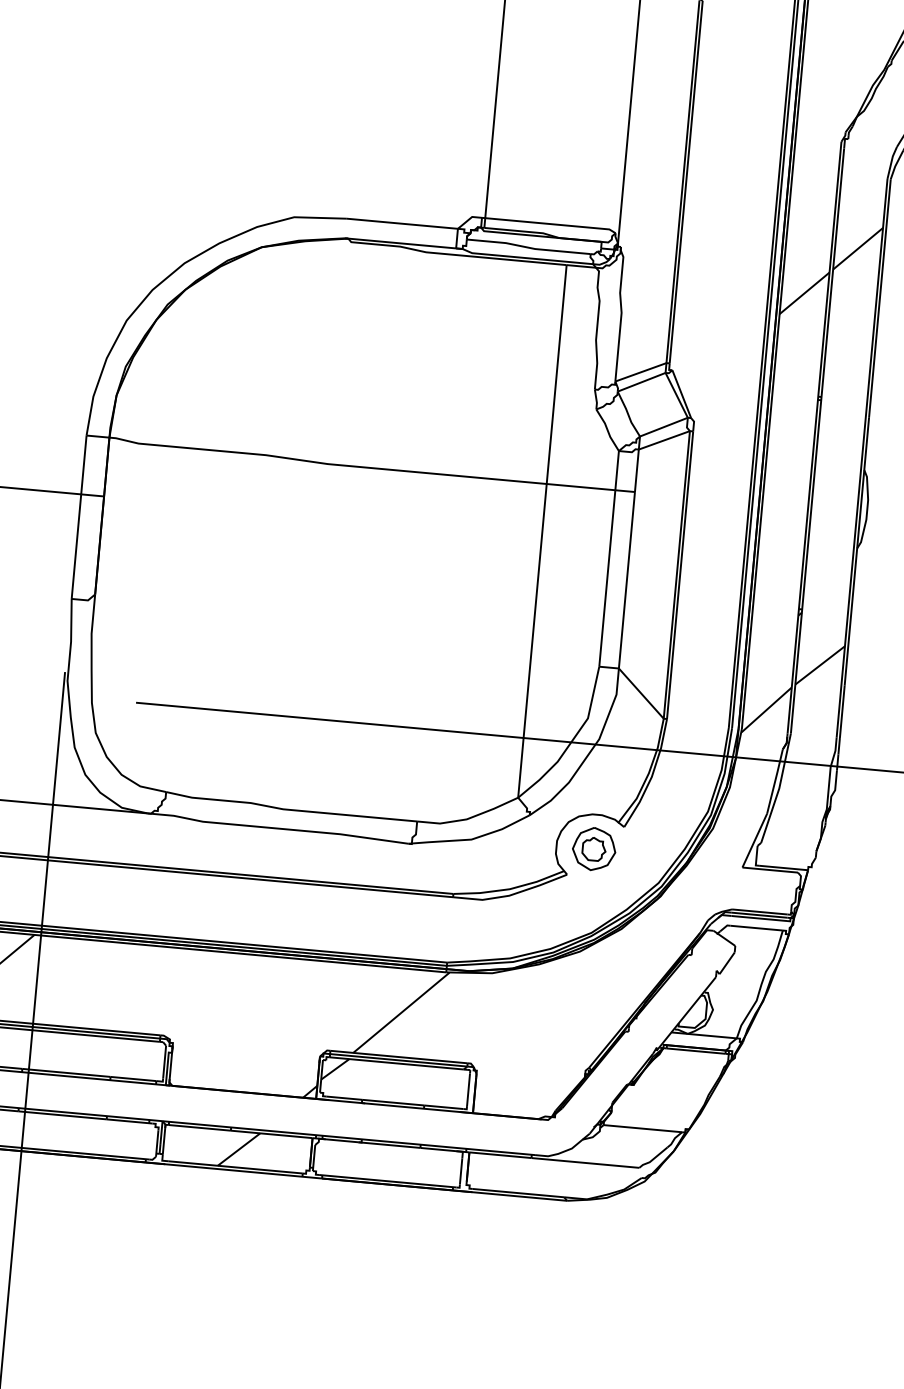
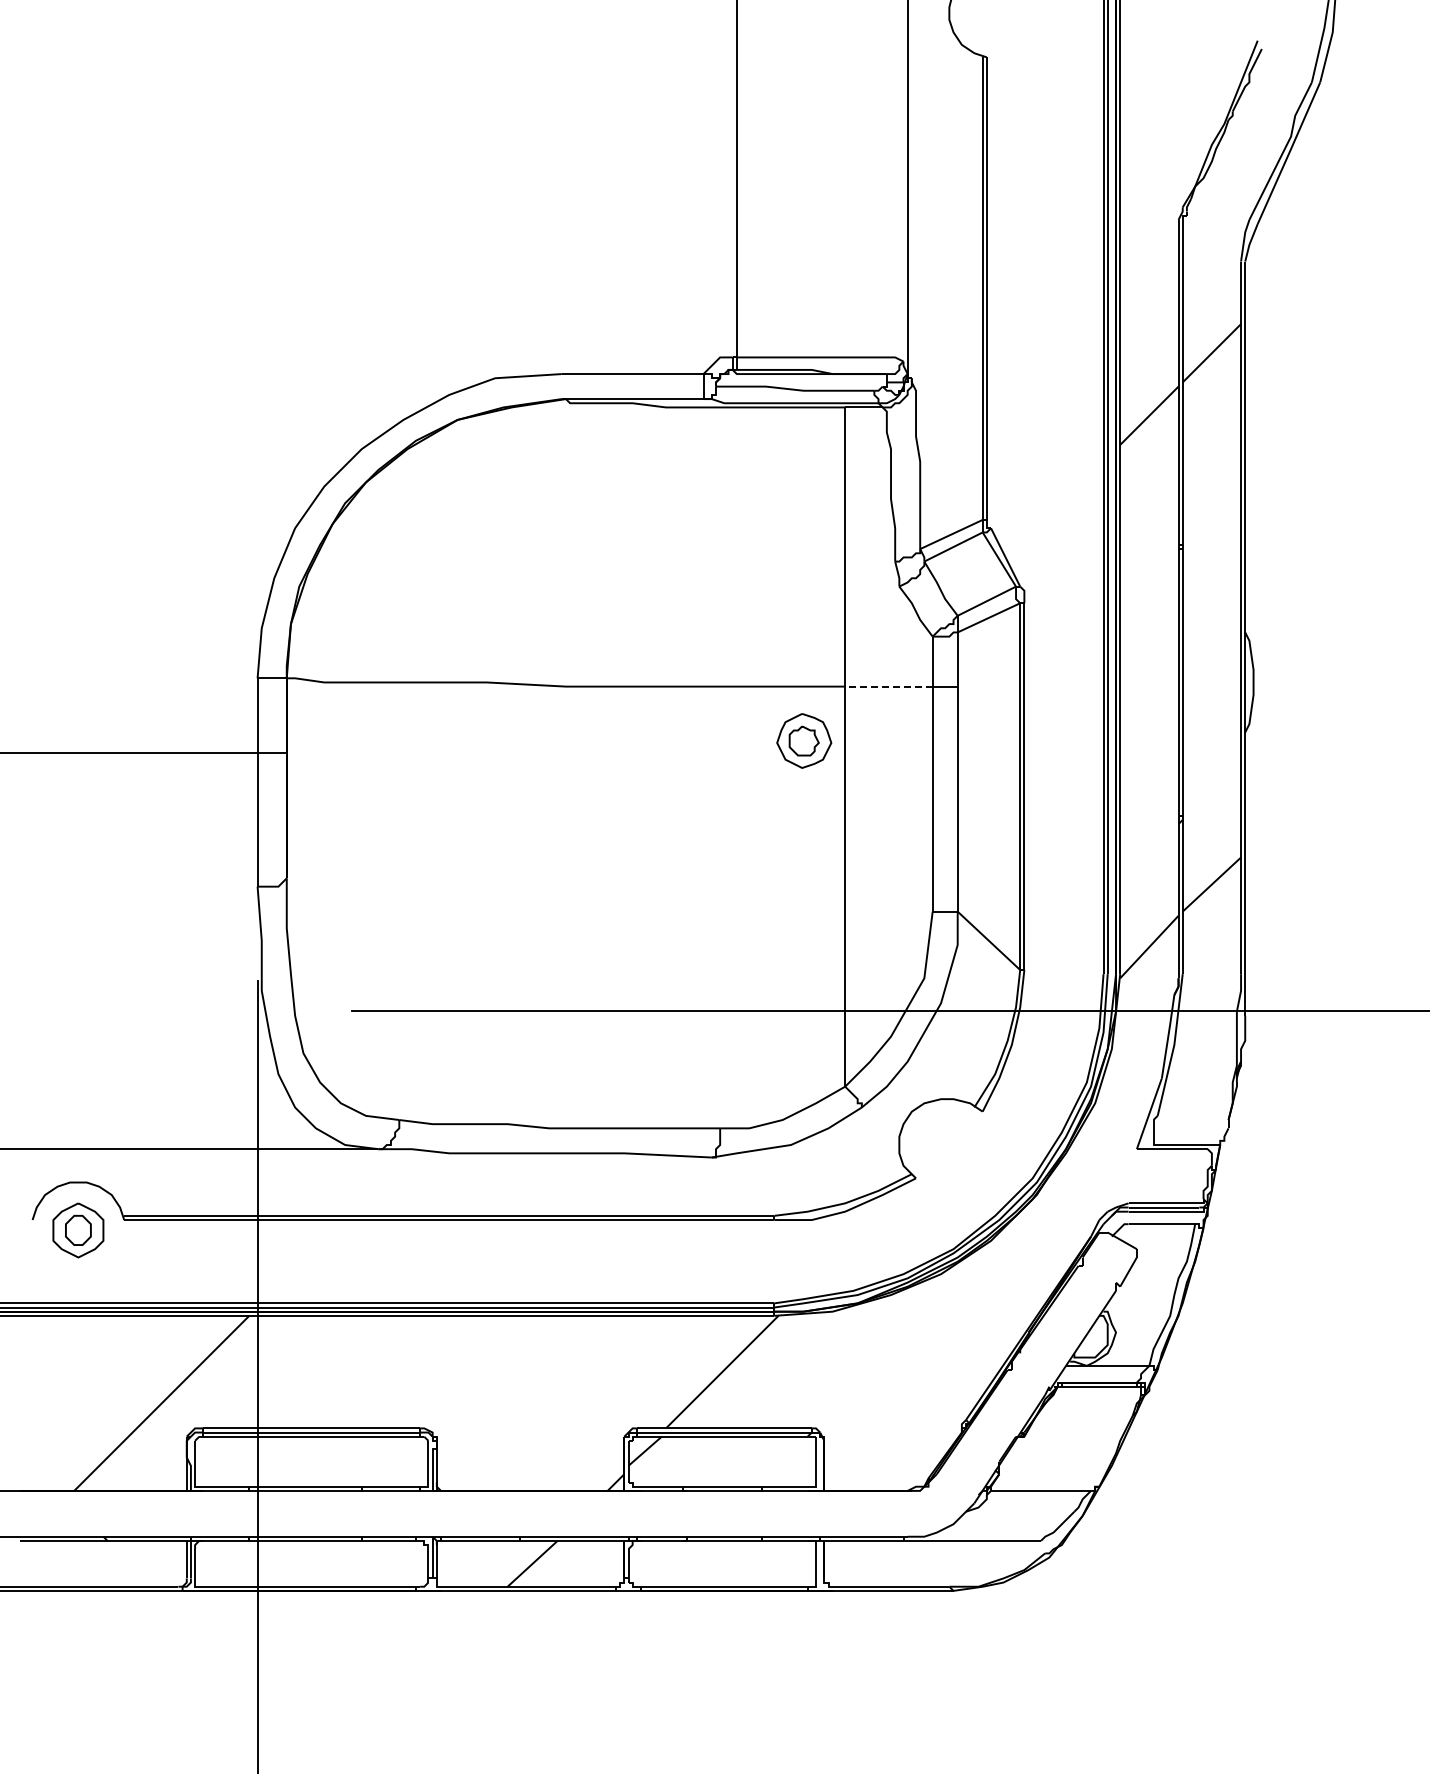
line: (580, 487) -> (888, 686), solid -> dashed
part: (594, 848) -> (804, 740), moved

